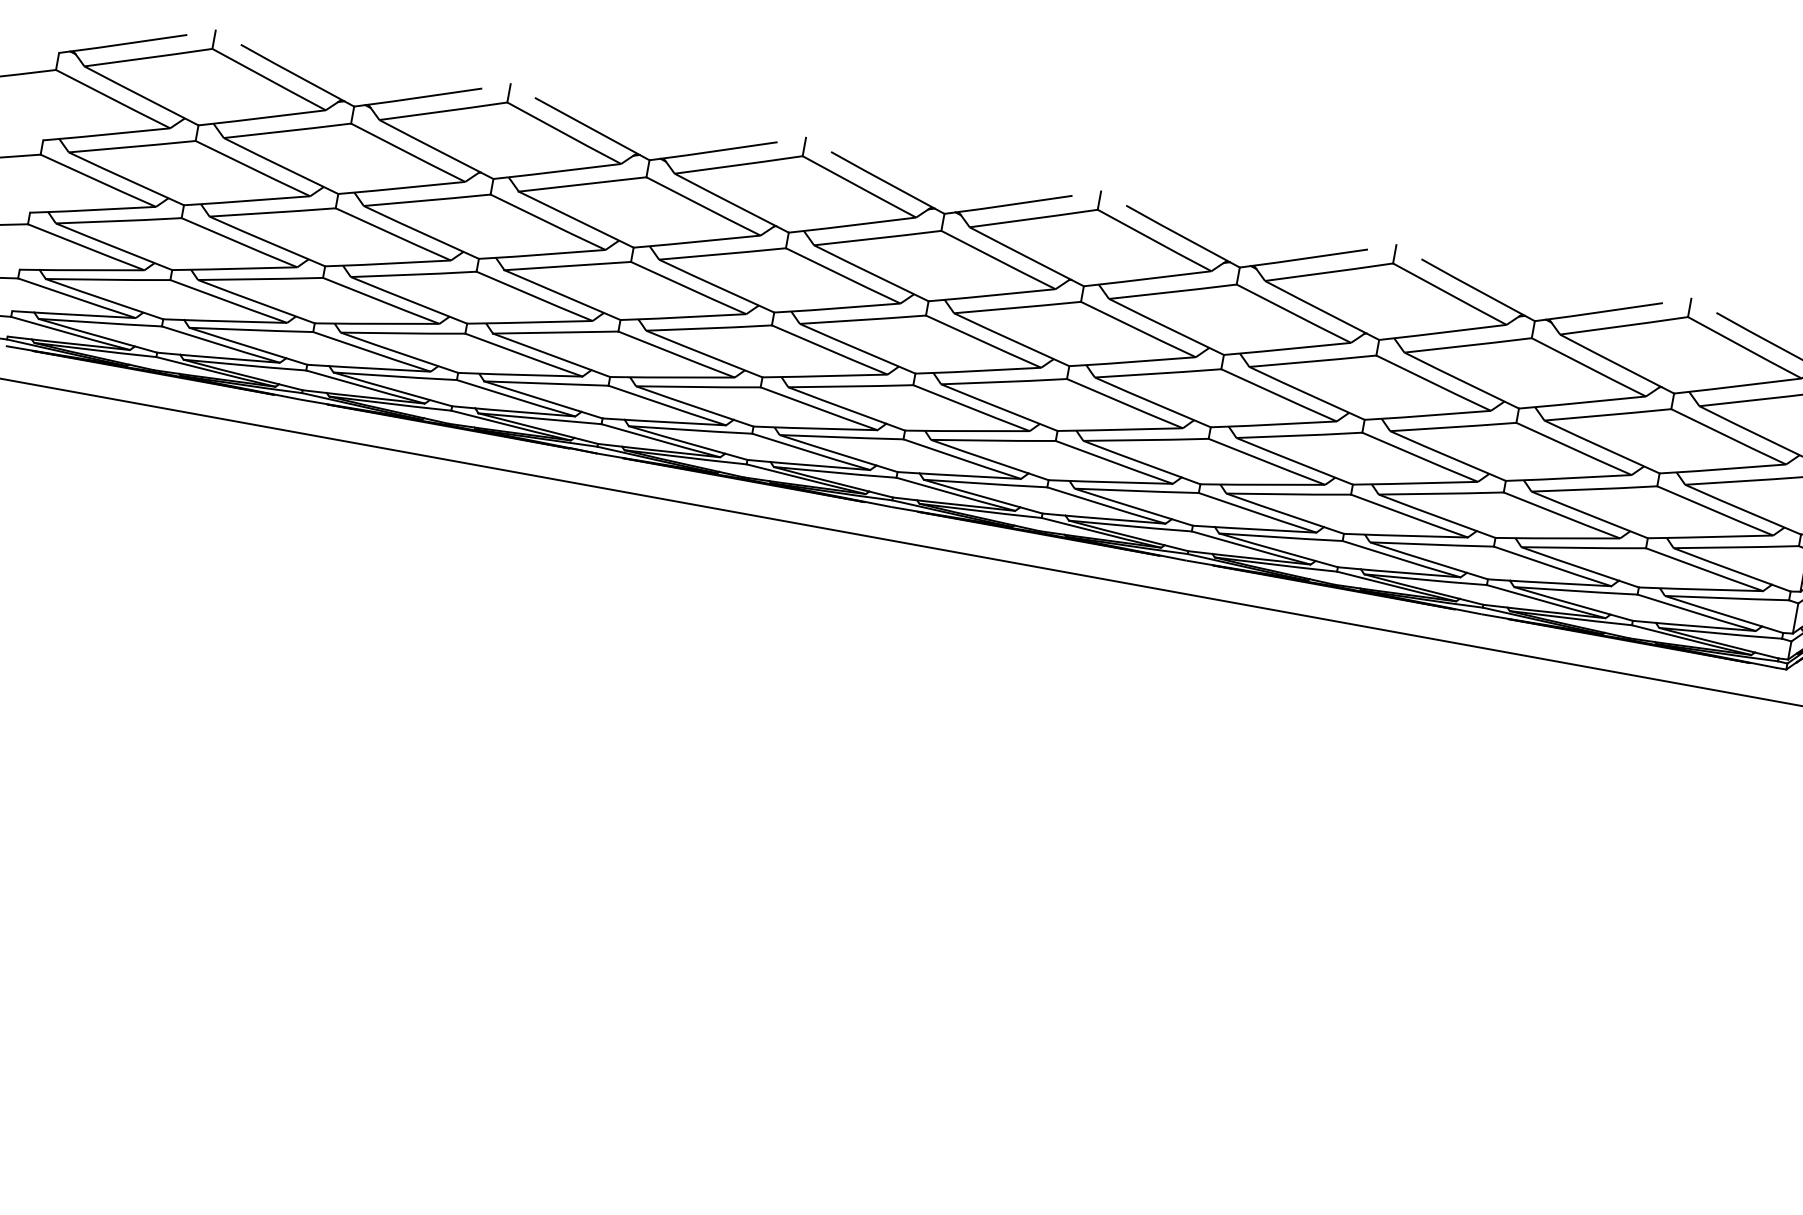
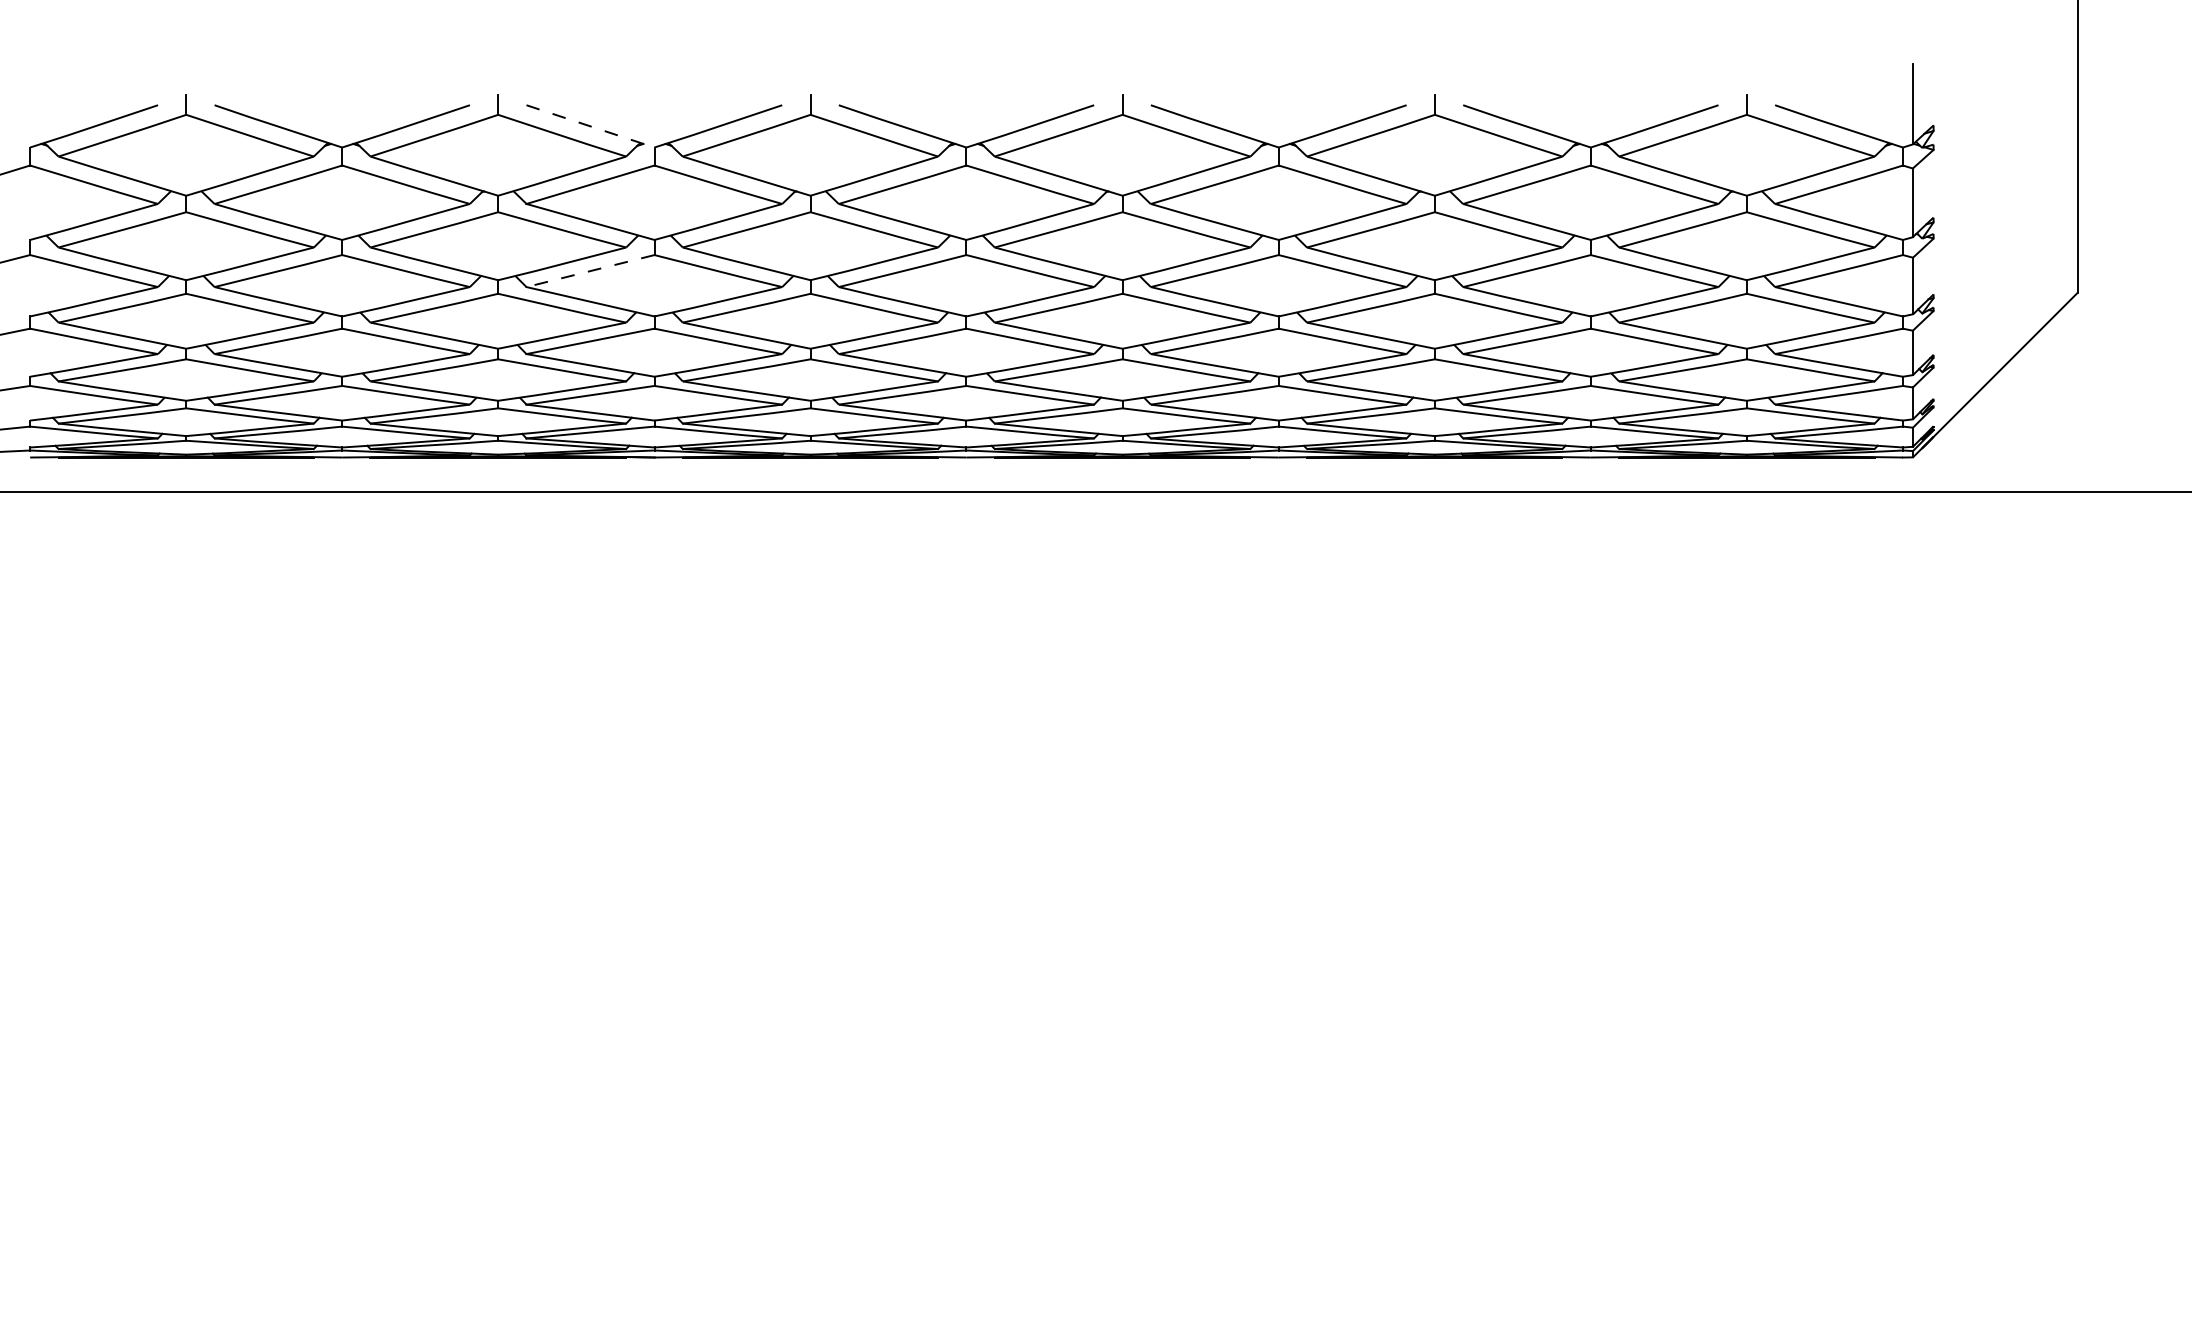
line: (592, 129) -> (590, 126), solid -> dashed
line: (567, 266) -> (590, 271), solid -> dashed

